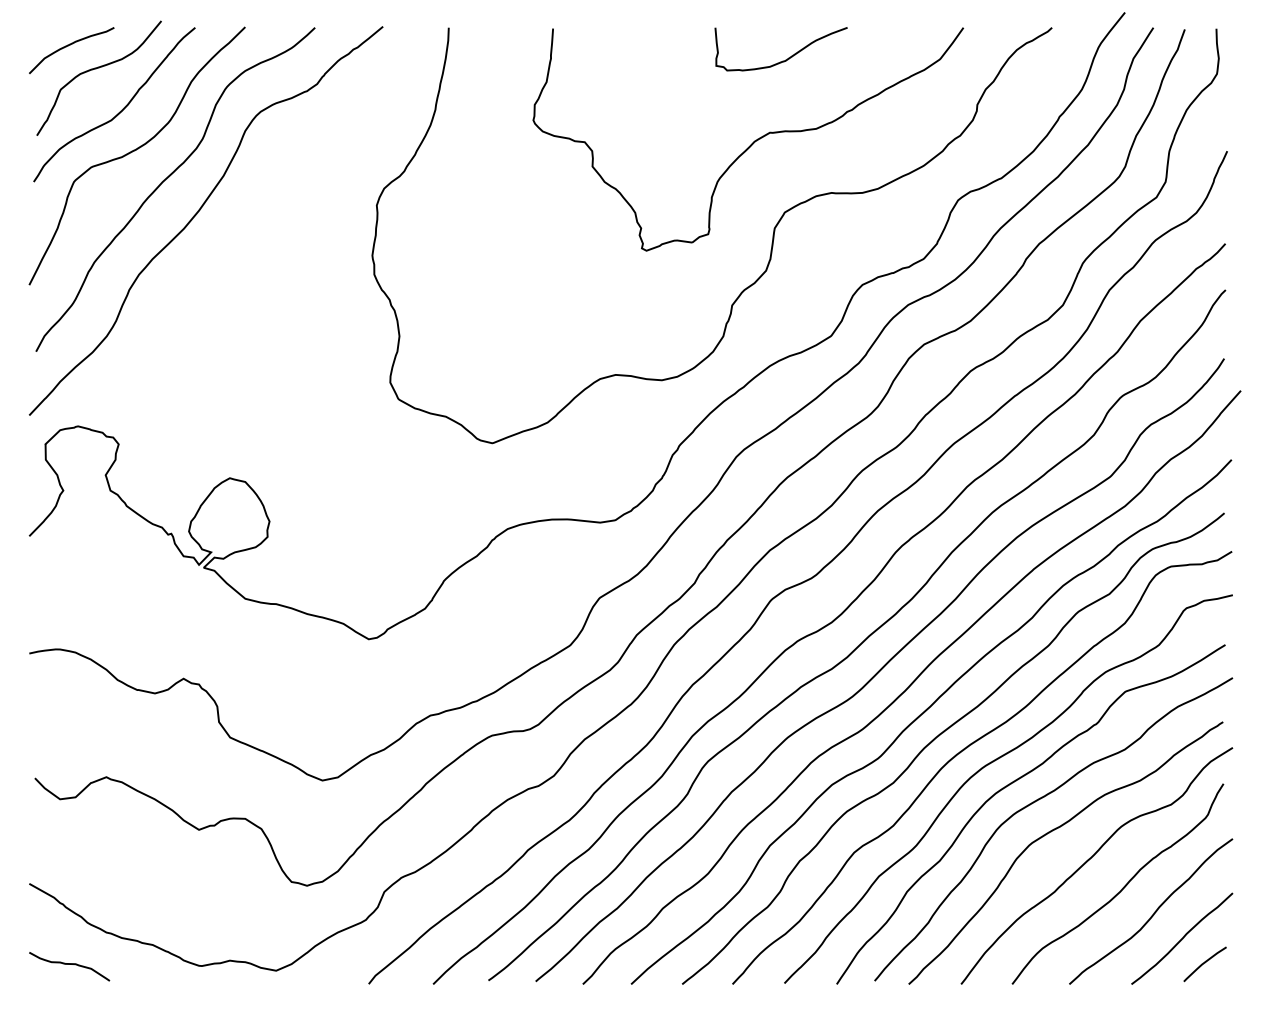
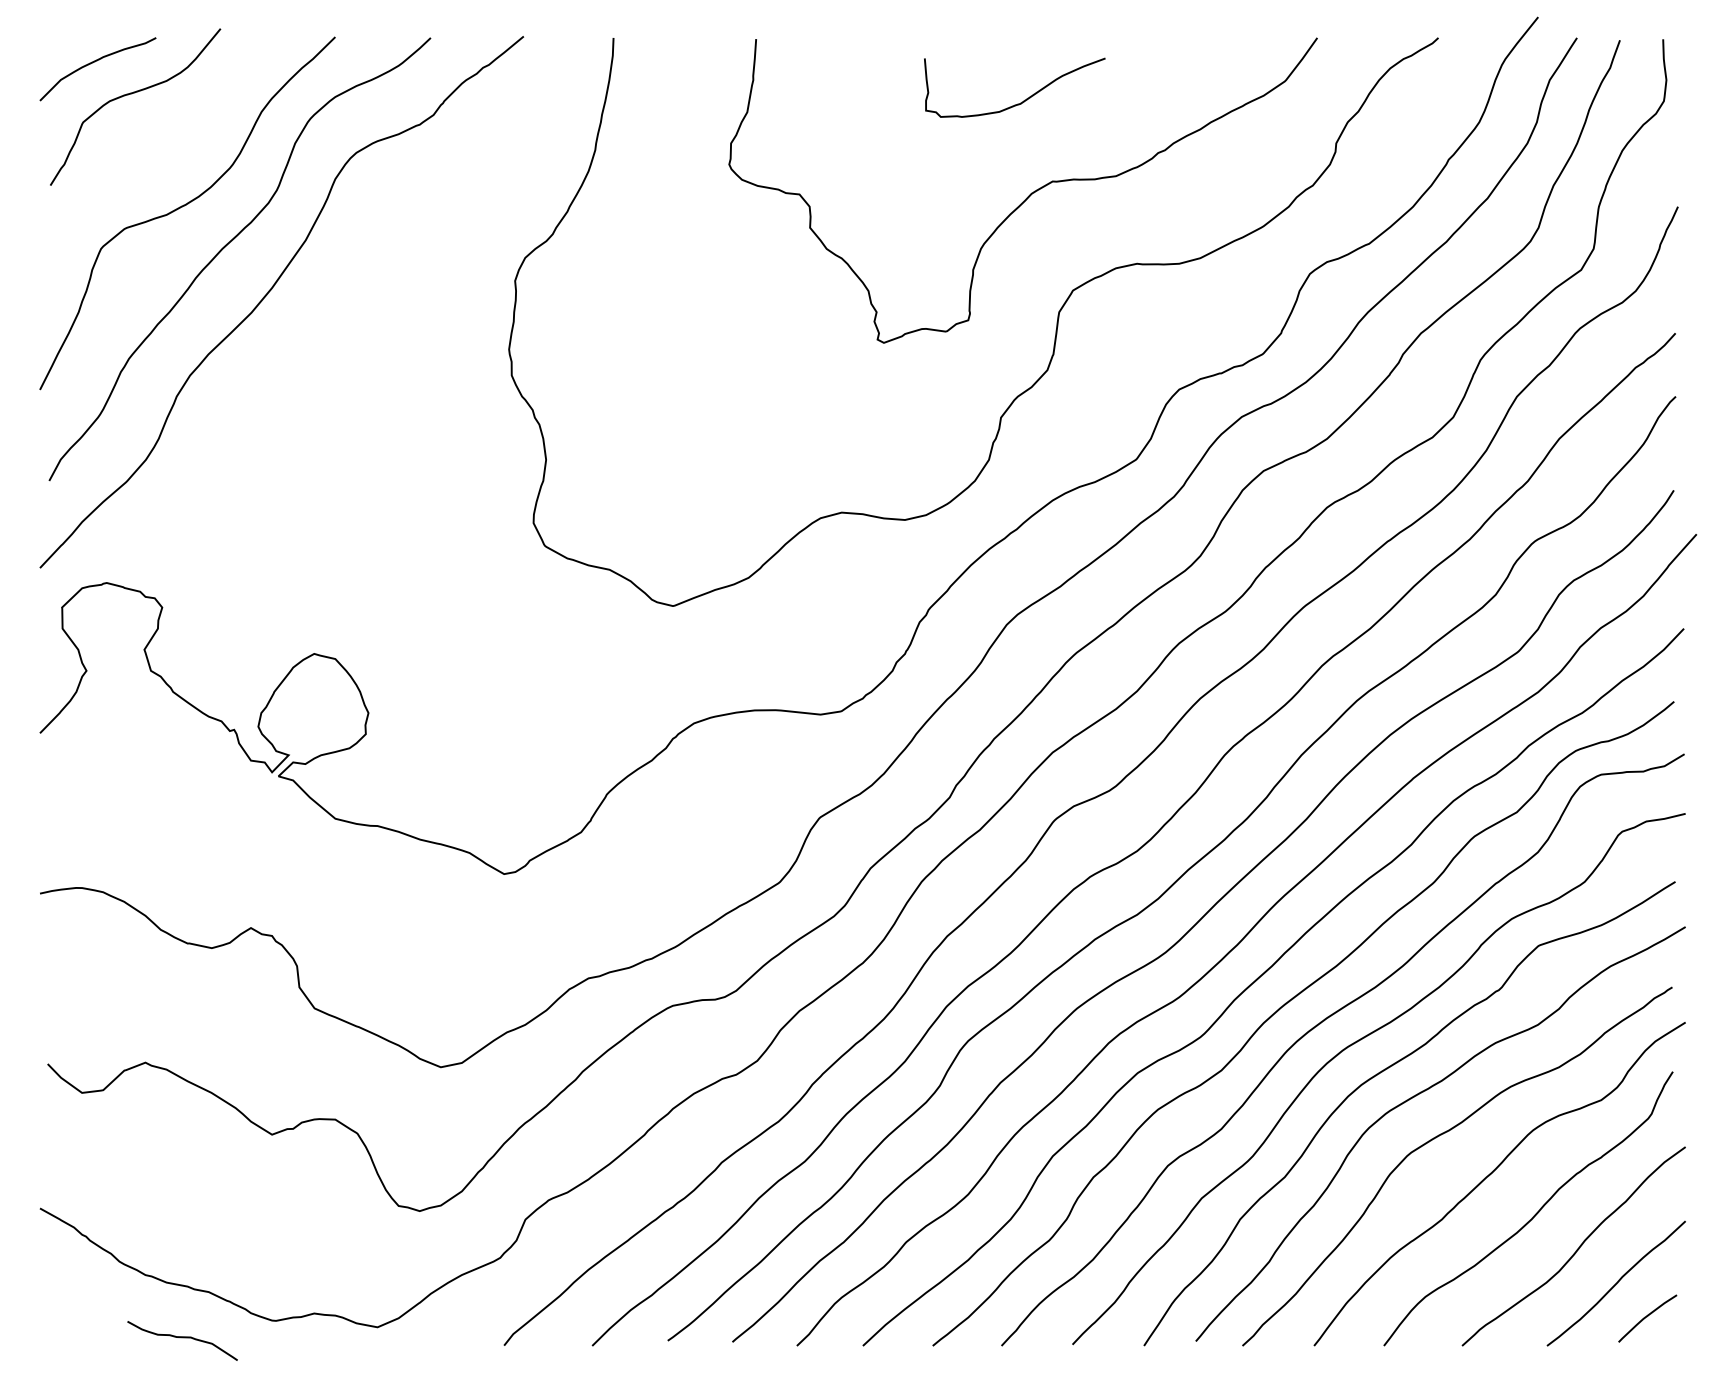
curve: (785, 59) -> (1020, 101), moved
curve: (120, 110) -> (164, 151), removed
curve: (69, 964) -> (182, 1337), moved

